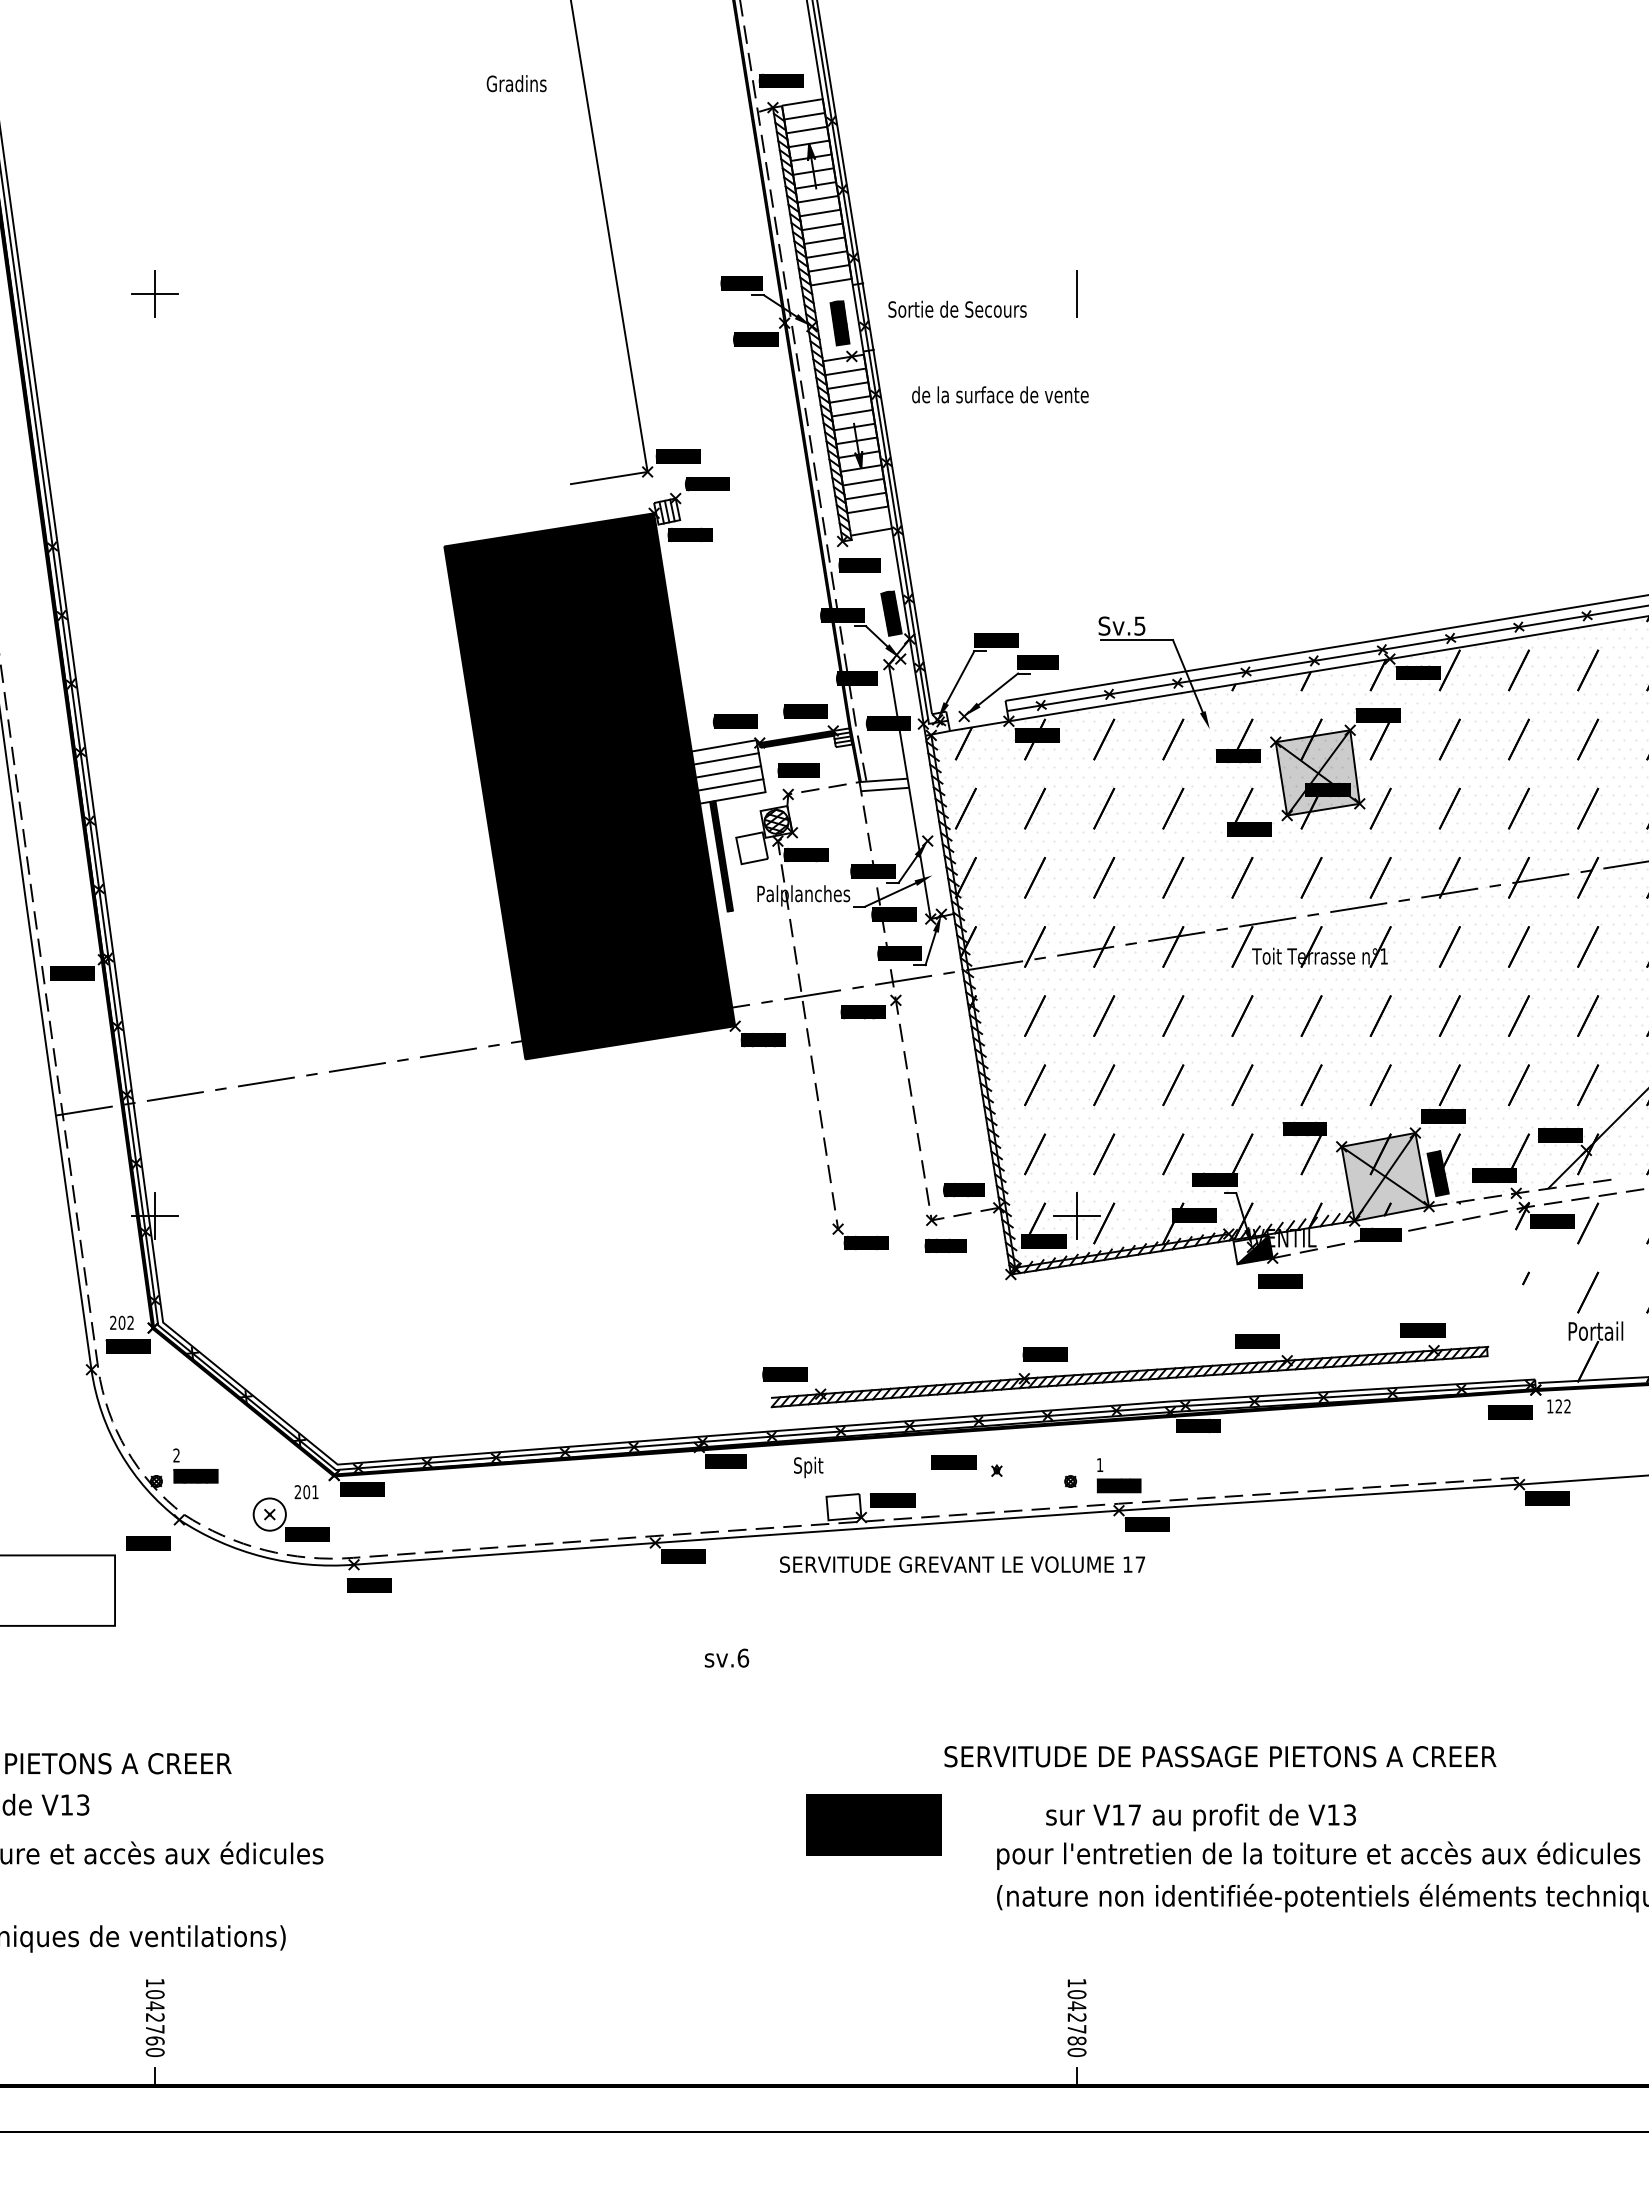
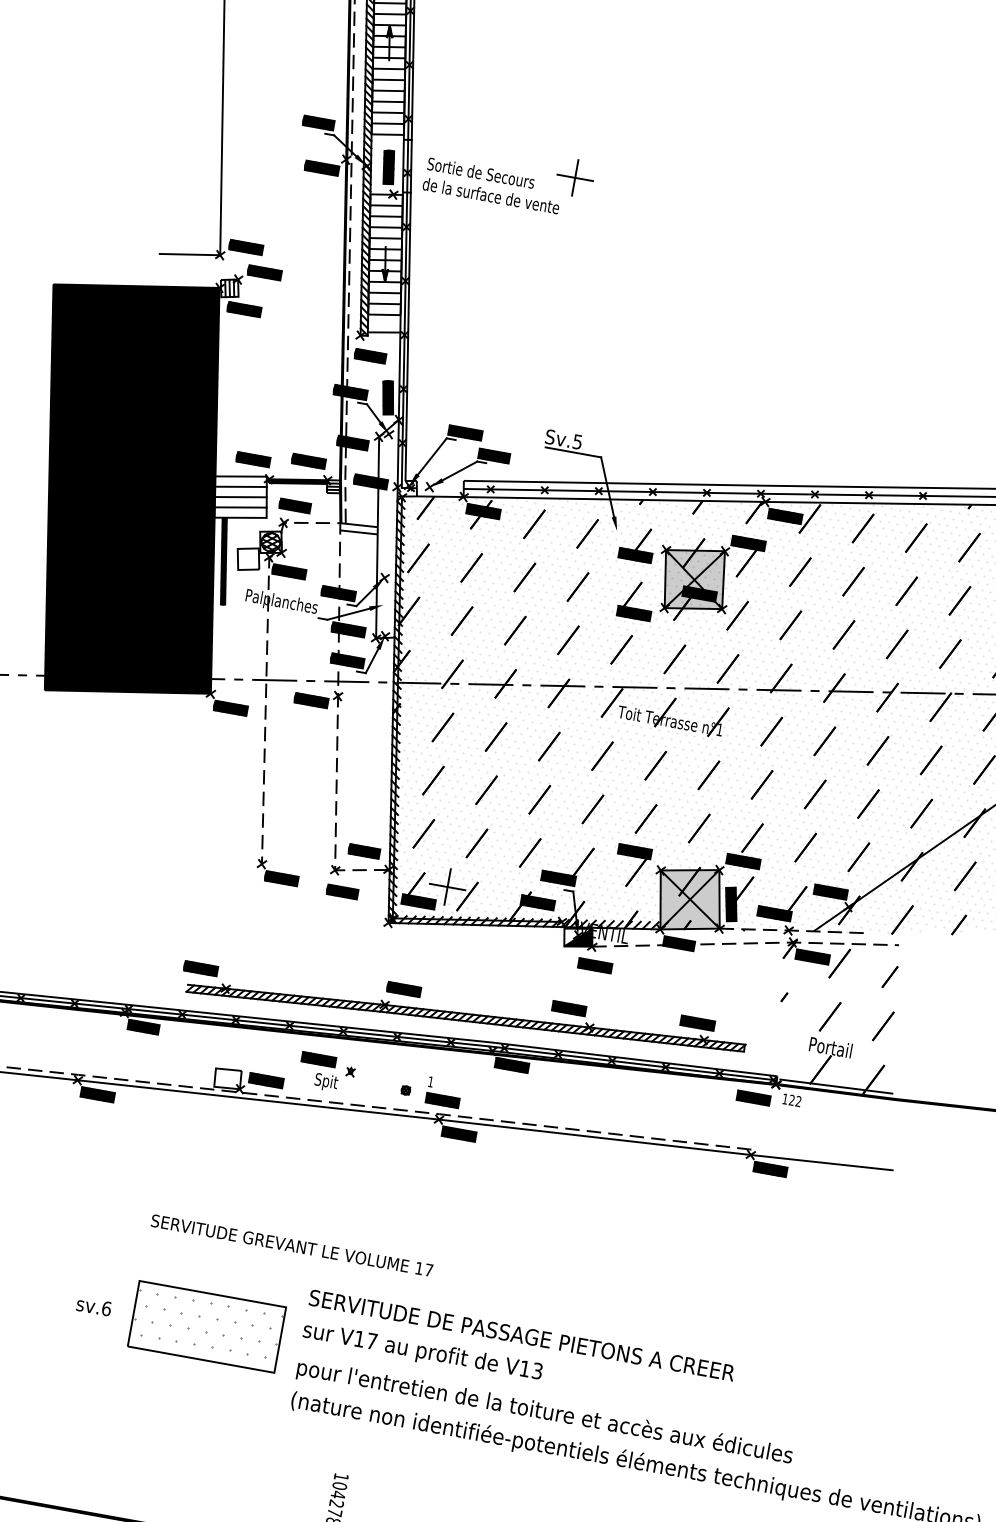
line: (1077, 294) -> (575, 178), added
text: (1000, 394) -> (491, 195), moved
text: (808, 1467) -> (326, 1082), moved
text: (962, 1564) -> (292, 1245), moved
text: (726, 1657) -> (93, 1305), moved
text: (1220, 1756) -> (522, 1335), moved
text: (1200, 1817) -> (422, 1352), moved
part: (873, 1824) -> (206, 1327), size x1.43

